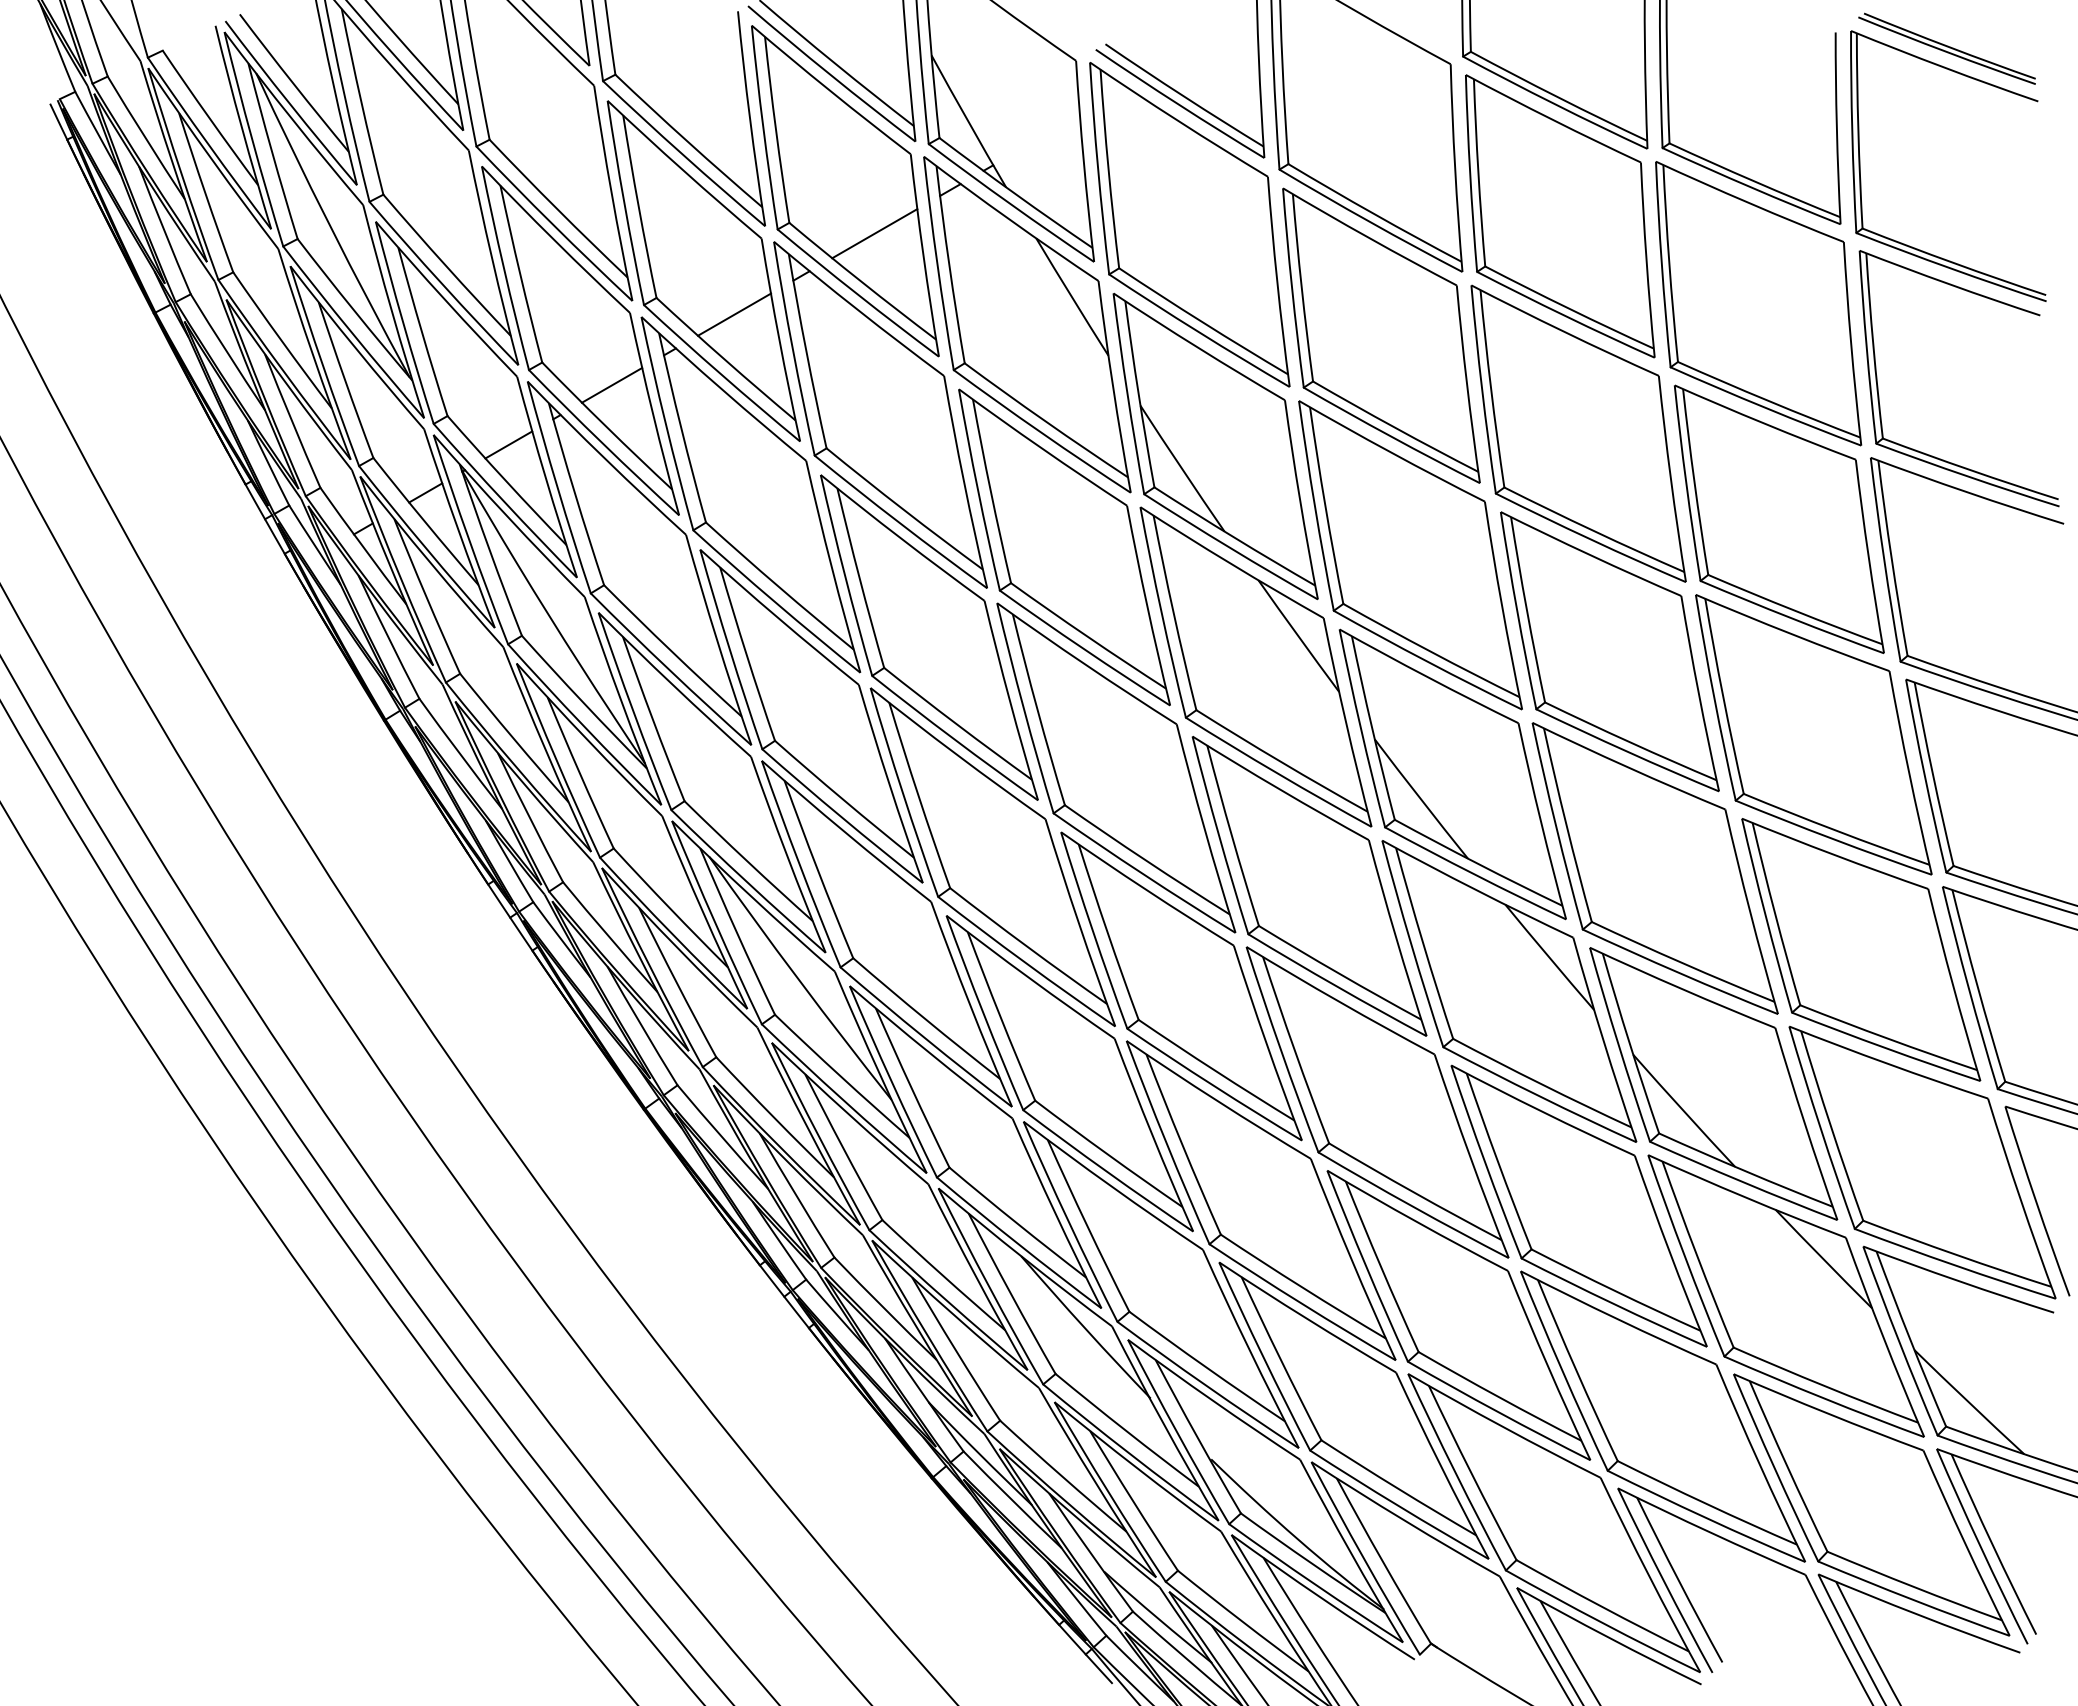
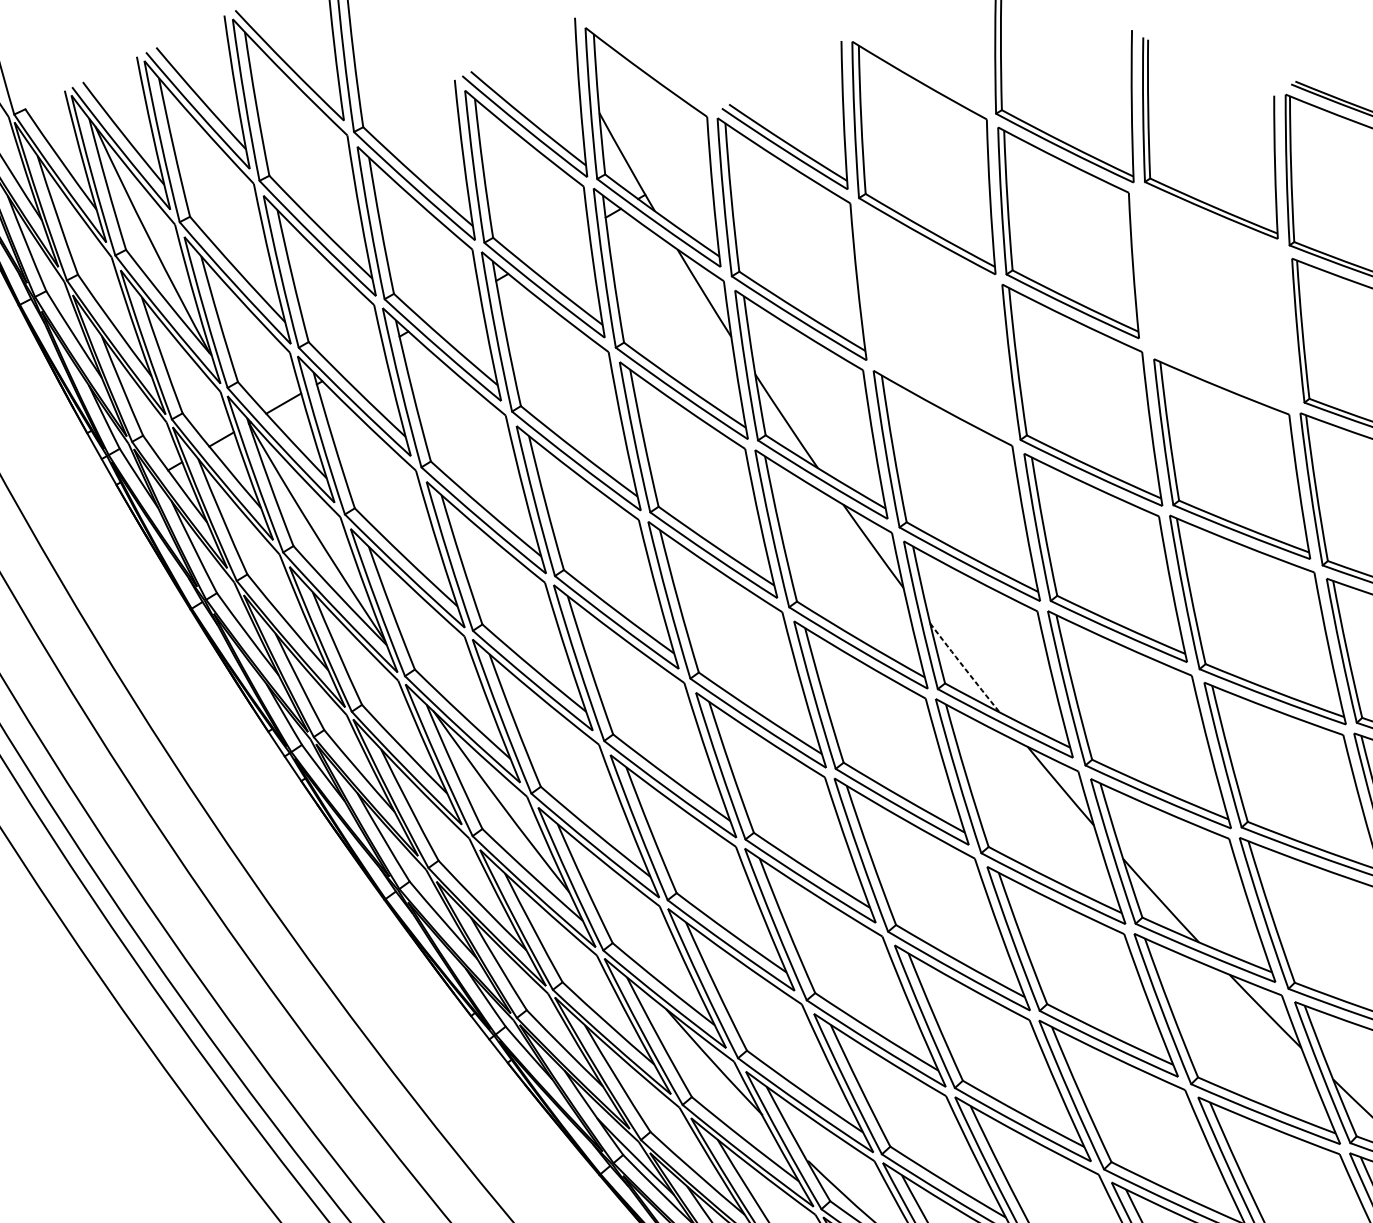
line: (874, 233) -> (556, 245), removed
part: (1758, 303) -> (1216, 298), removed
line: (734, 314) -> (452, 306), removed
part: (1381, 335) -> (935, 321), removed
line: (611, 384) -> (360, 358), removed
arc: (1421, 799) -> (965, 668), solid -> dashed

